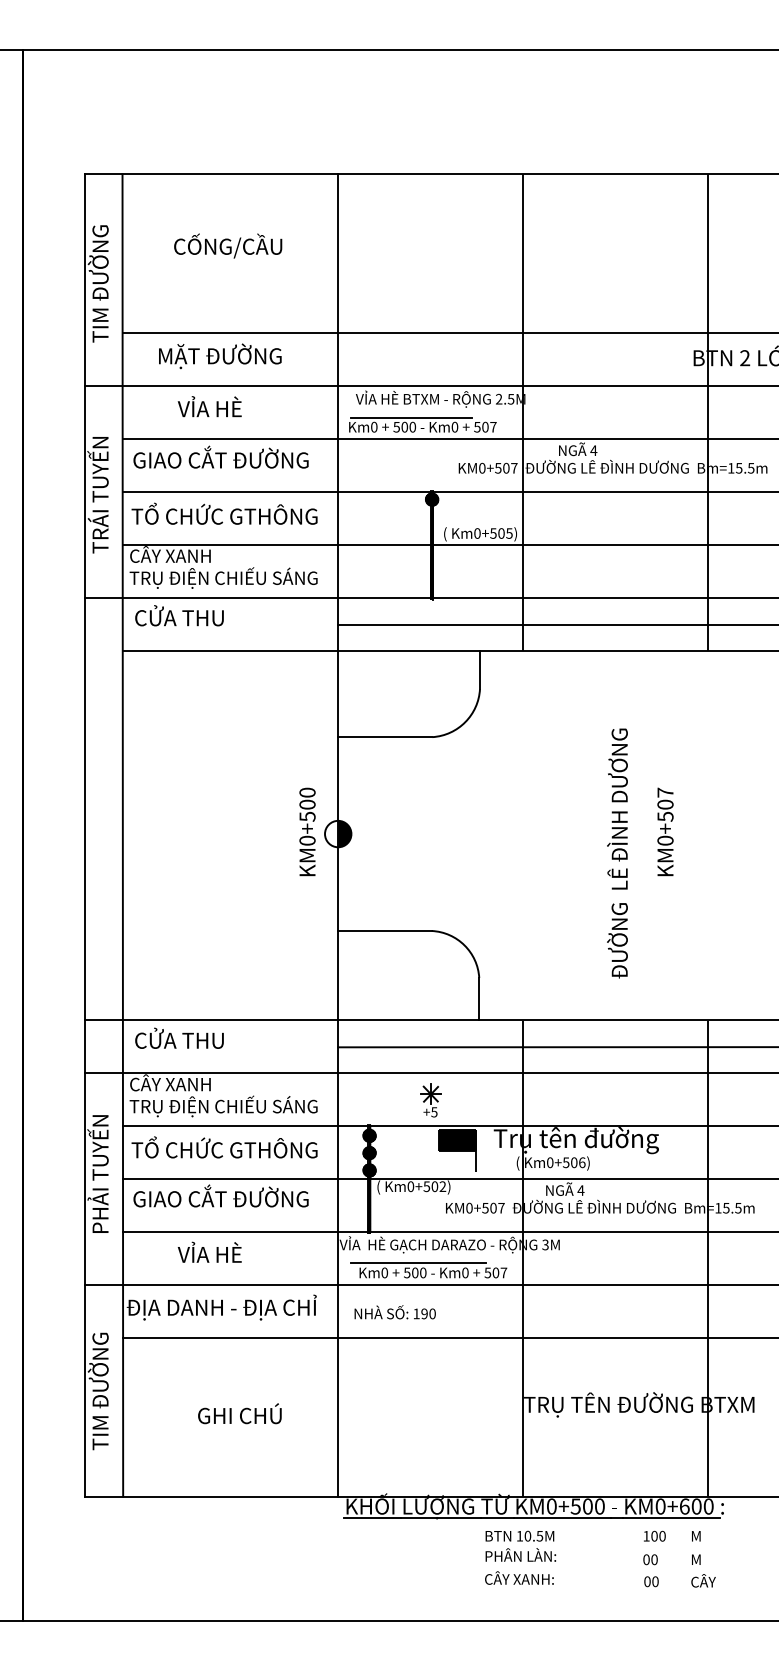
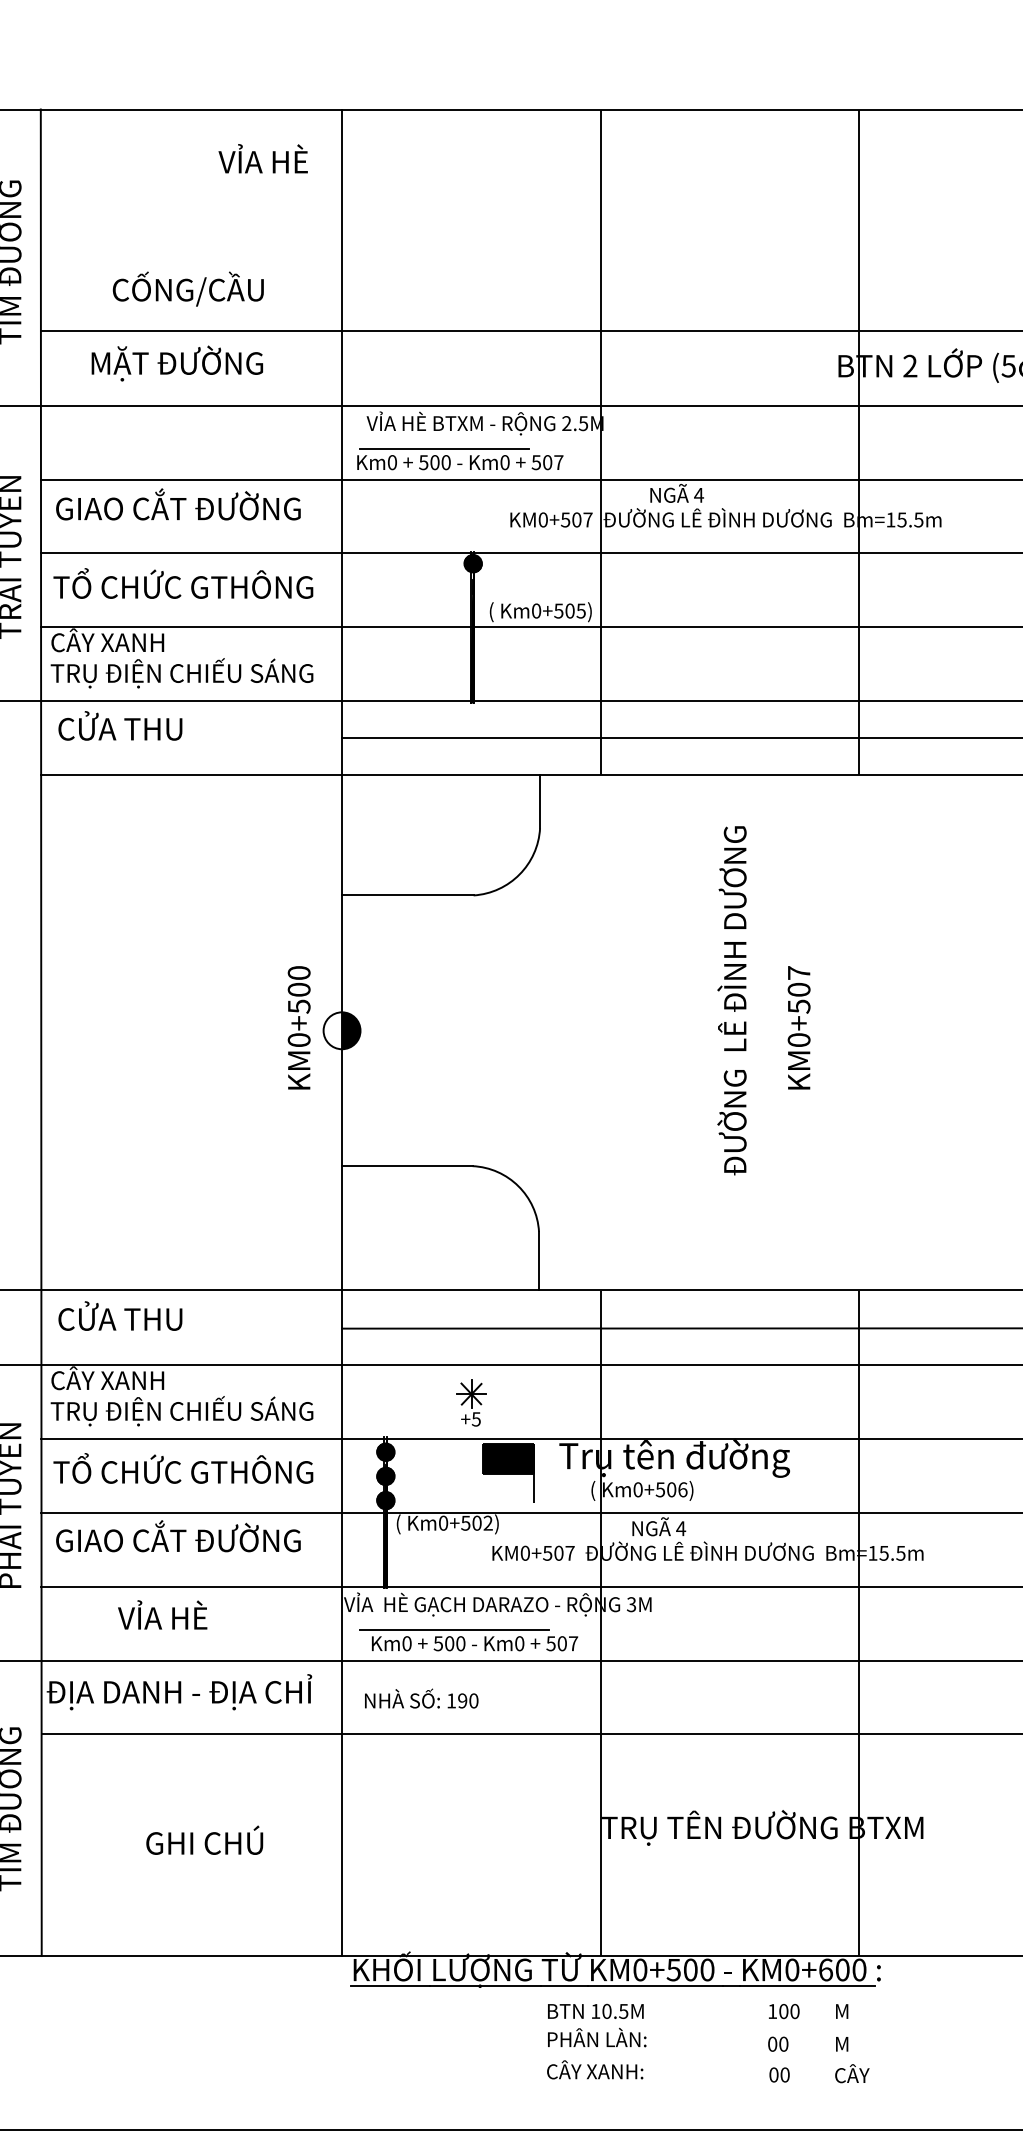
text: (228, 245) -> (188, 288), moved
text: (209, 406) -> (262, 158), moved
text: (617, 853) -> (732, 1000), moved

